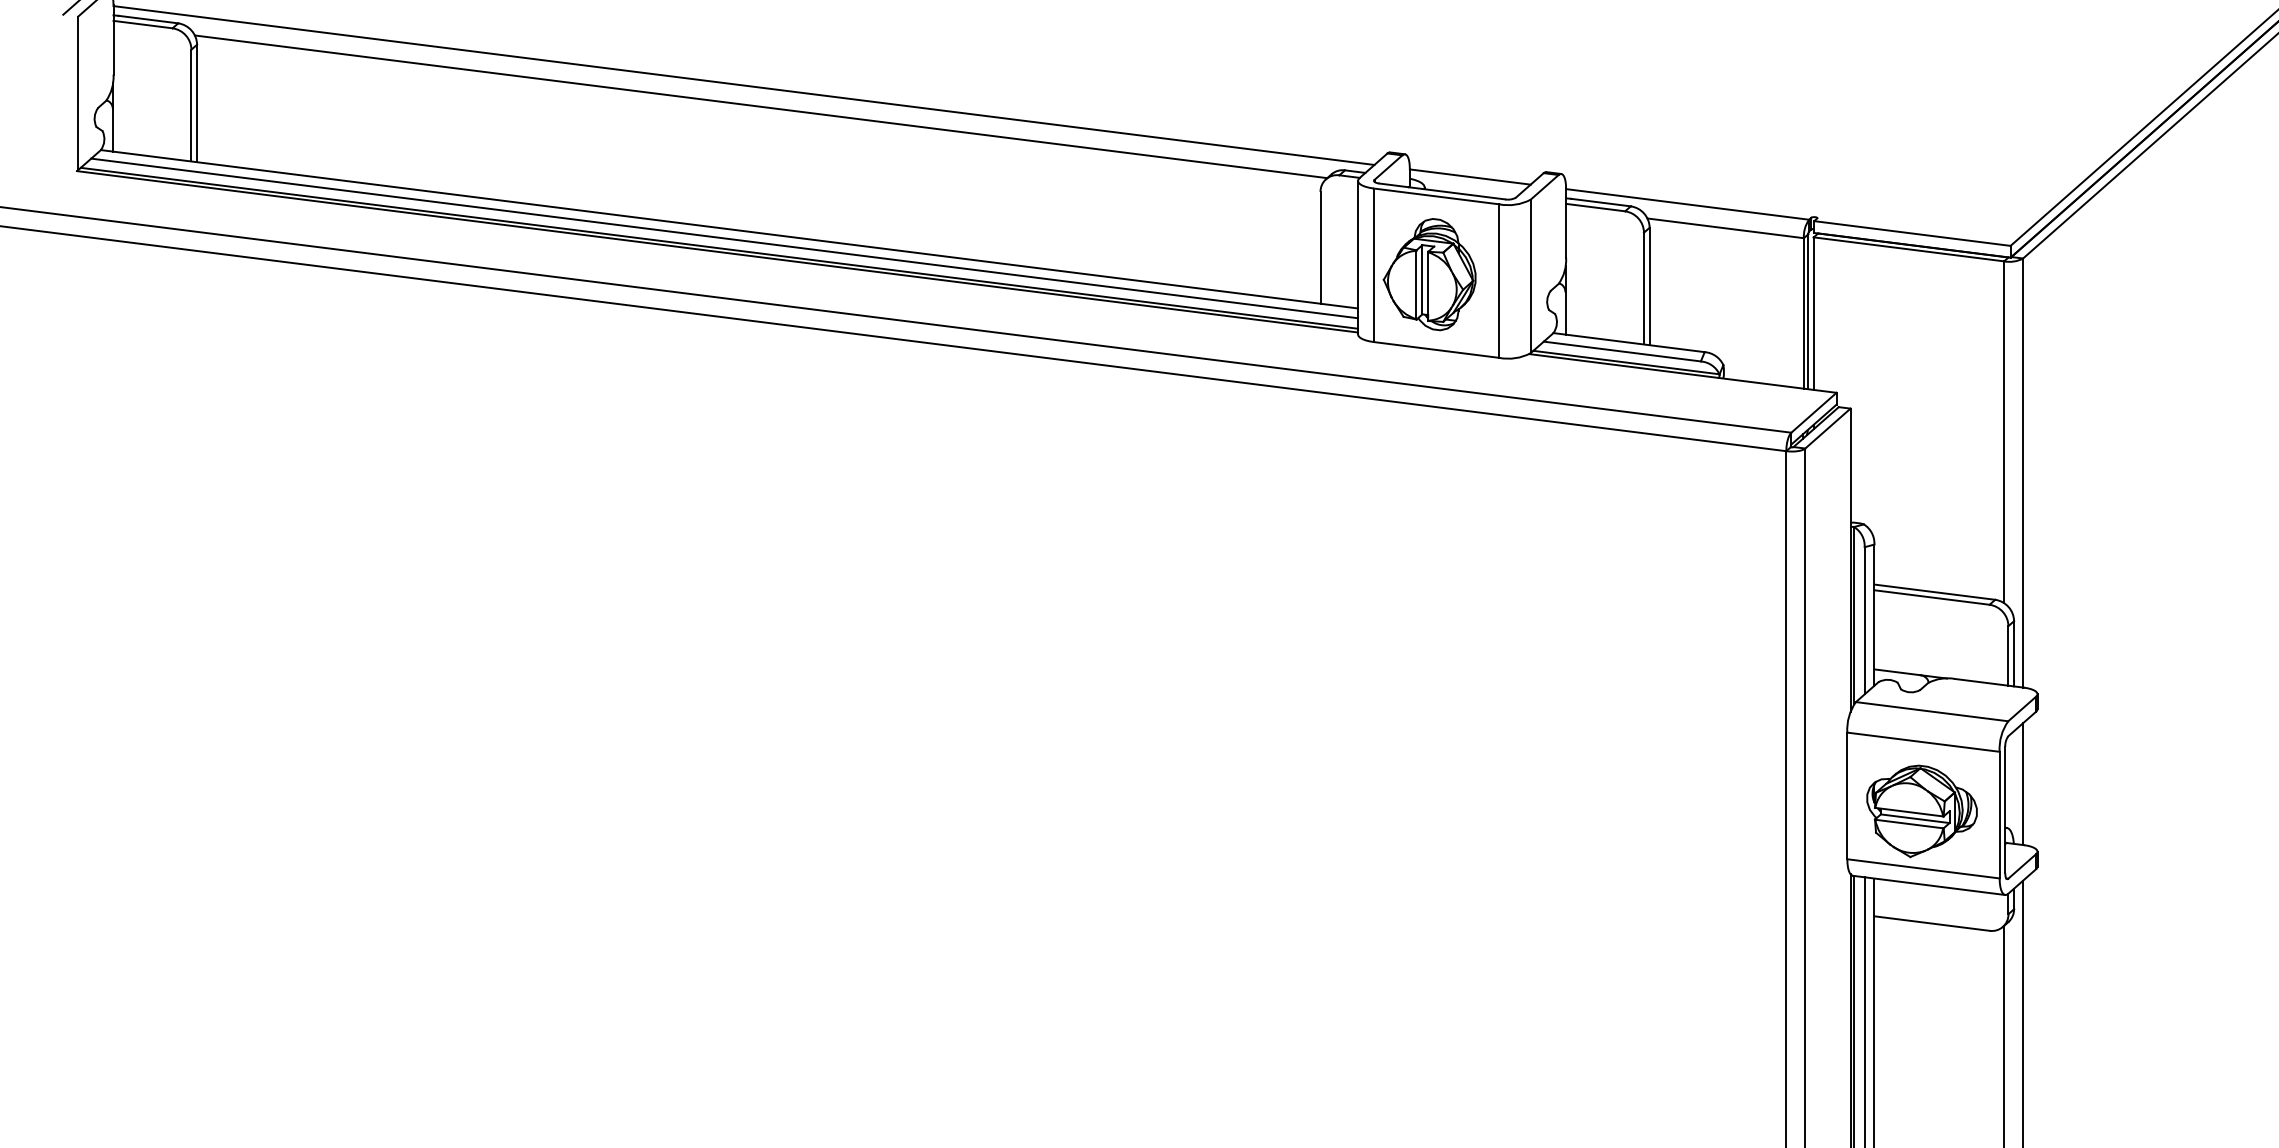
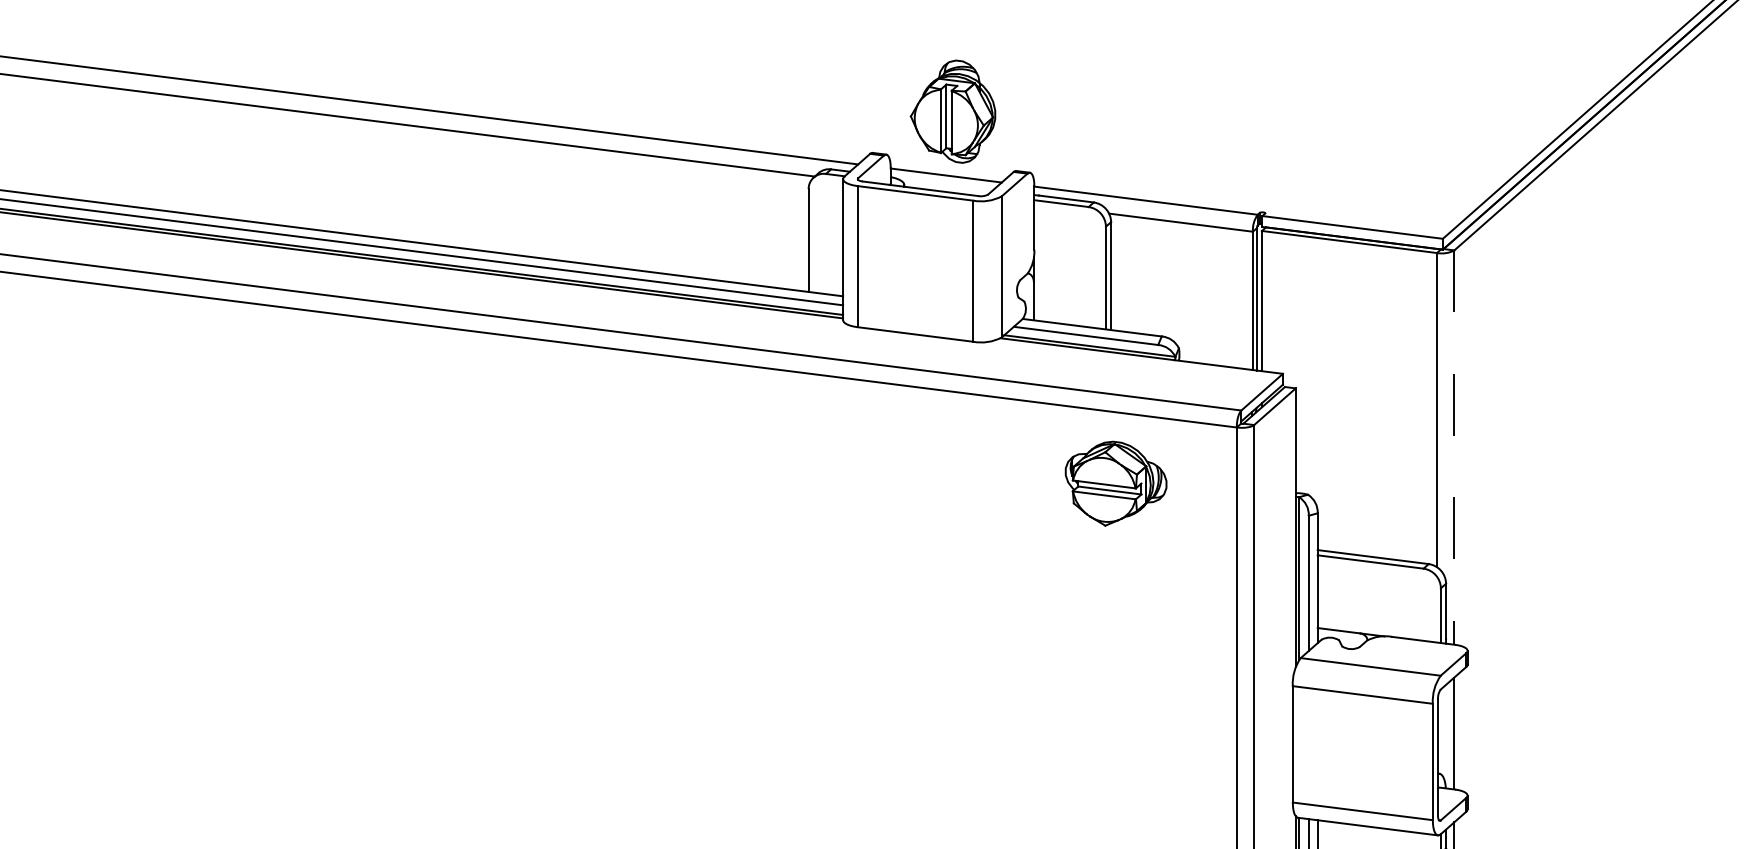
part: (1429, 274) -> (952, 111), moved
line: (2023, 473) -> (1454, 448), solid -> dashed
part: (1921, 811) -> (1115, 483), moved

